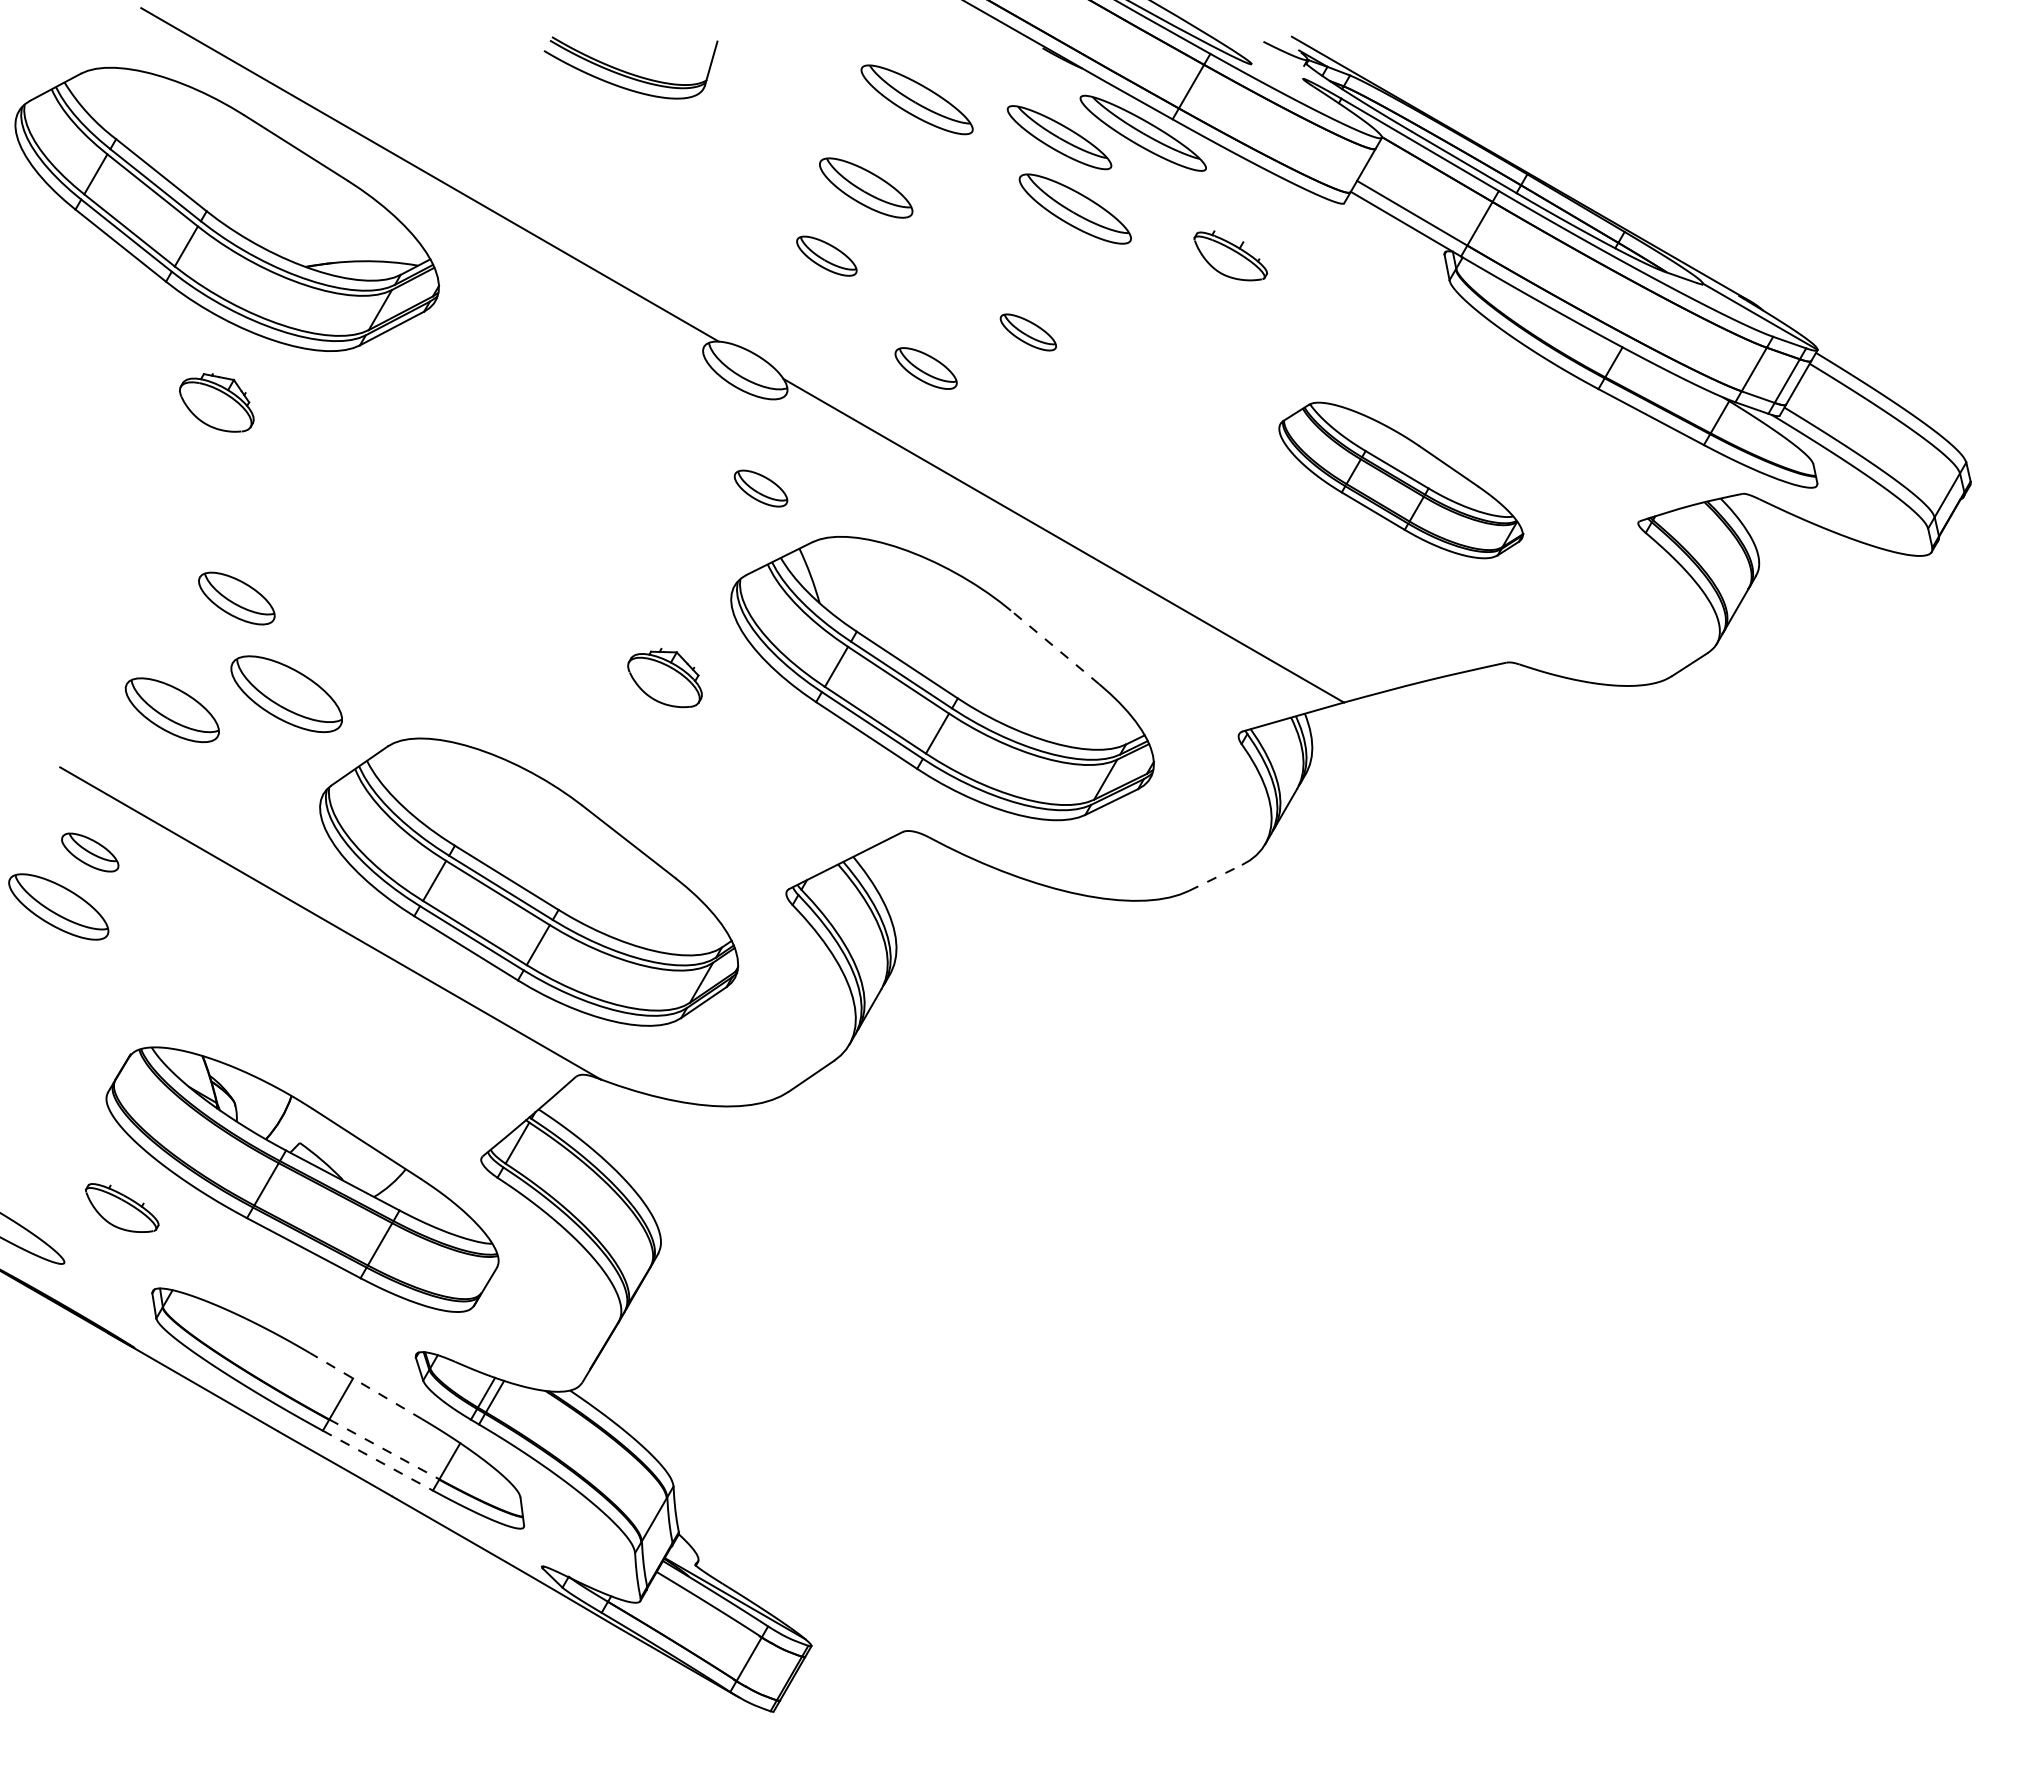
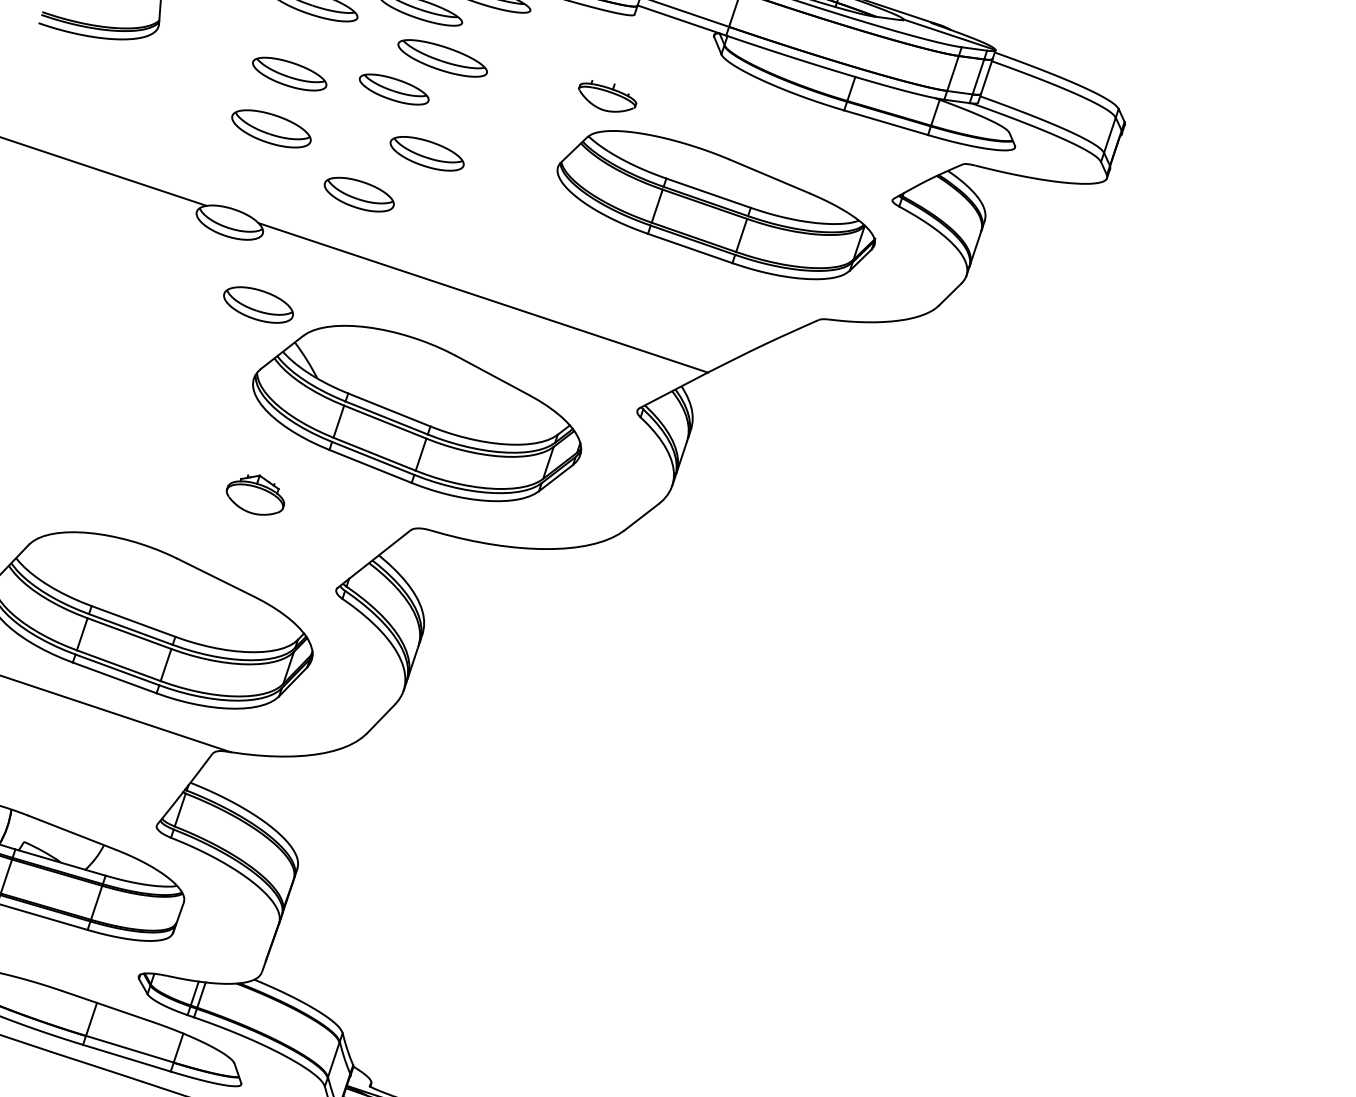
part: (1001, 236) -> (393, 88), added
part: (826, 255) -> (271, 128), size x1.67
part: (1230, 255) -> (607, 95), moved
part: (1028, 332) -> (427, 153), size x1.67
part: (925, 368) -> (358, 194), size x1.43
part: (1401, 480) -> (716, 204), size x1.67
part: (760, 488) -> (258, 305), size x1.67
line: (1054, 647) -> (492, 375), dashed -> solid
part: (664, 678) -> (254, 496), moved
line: (1215, 877) -> (641, 516), dashed -> solid
line: (366, 1386) -> (107, 1006), dashed -> solid
line: (384, 1449) -> (130, 1049), dashed -> solid
line: (377, 1460) -> (126, 1058), dashed -> solid

